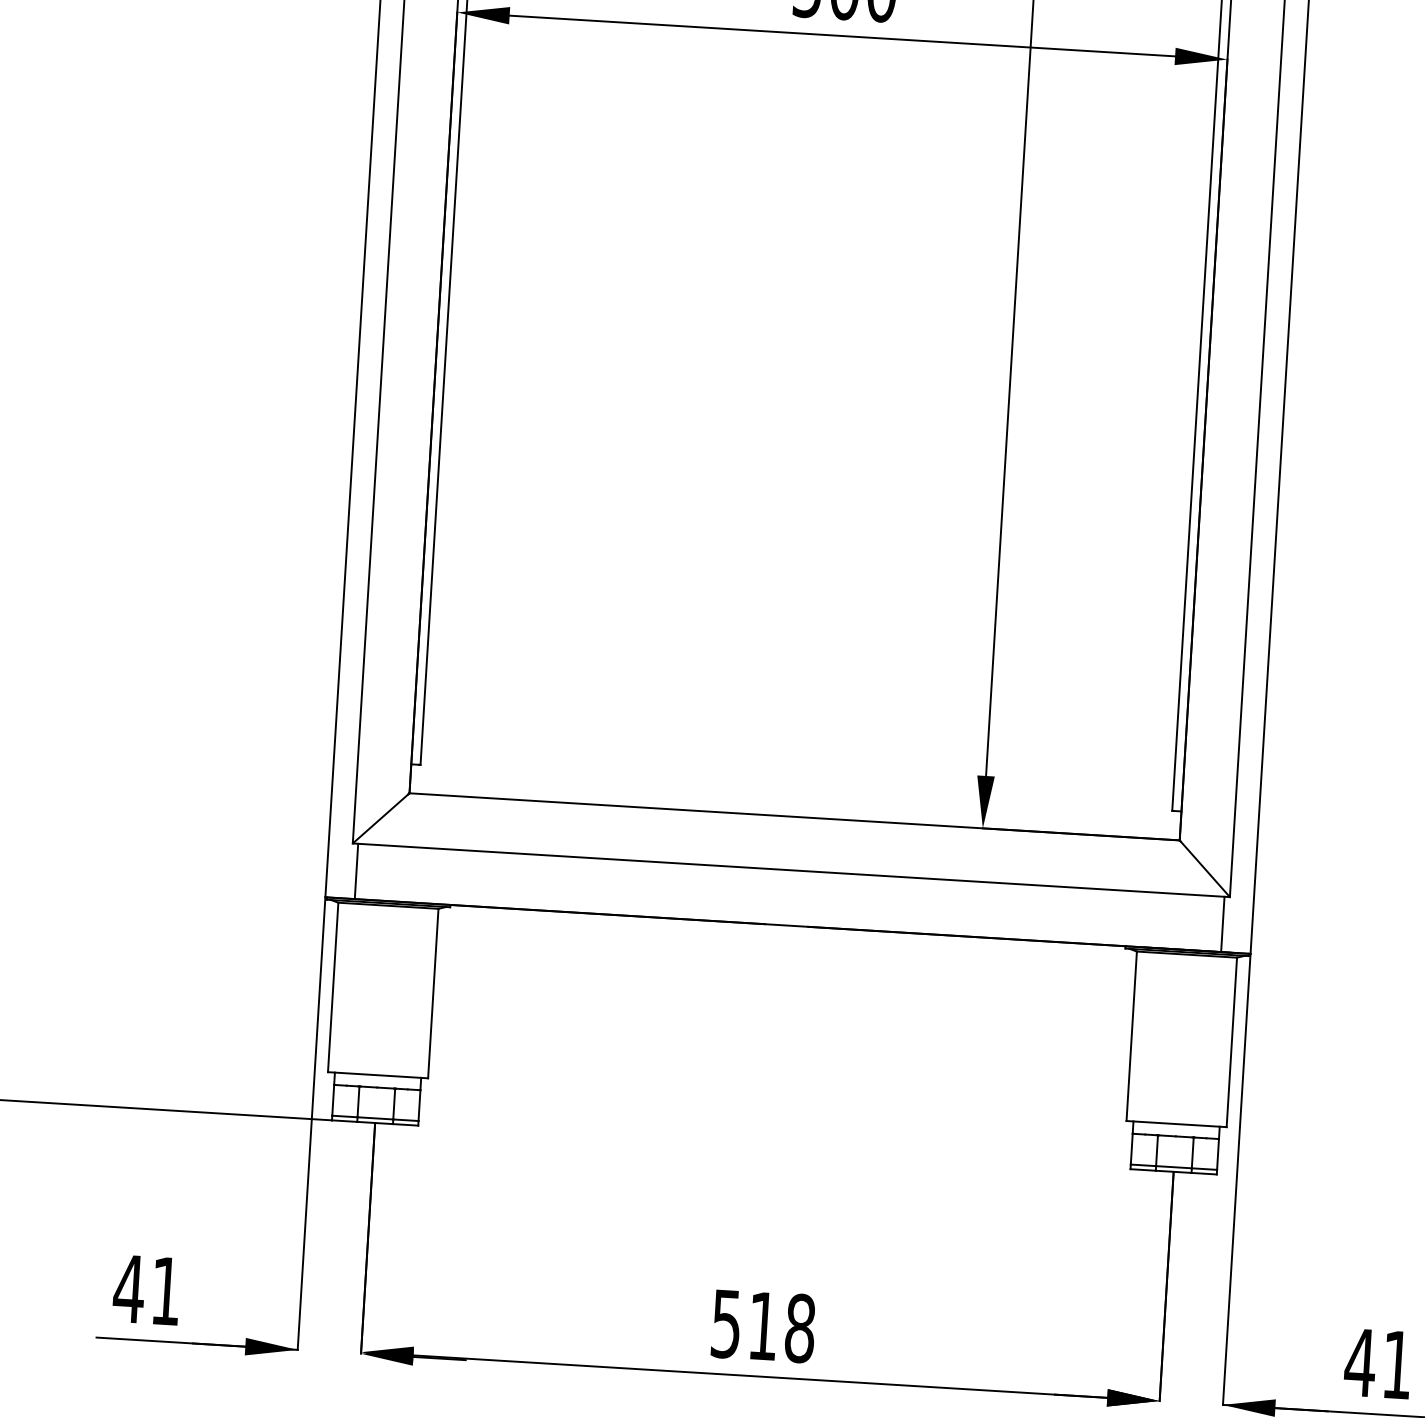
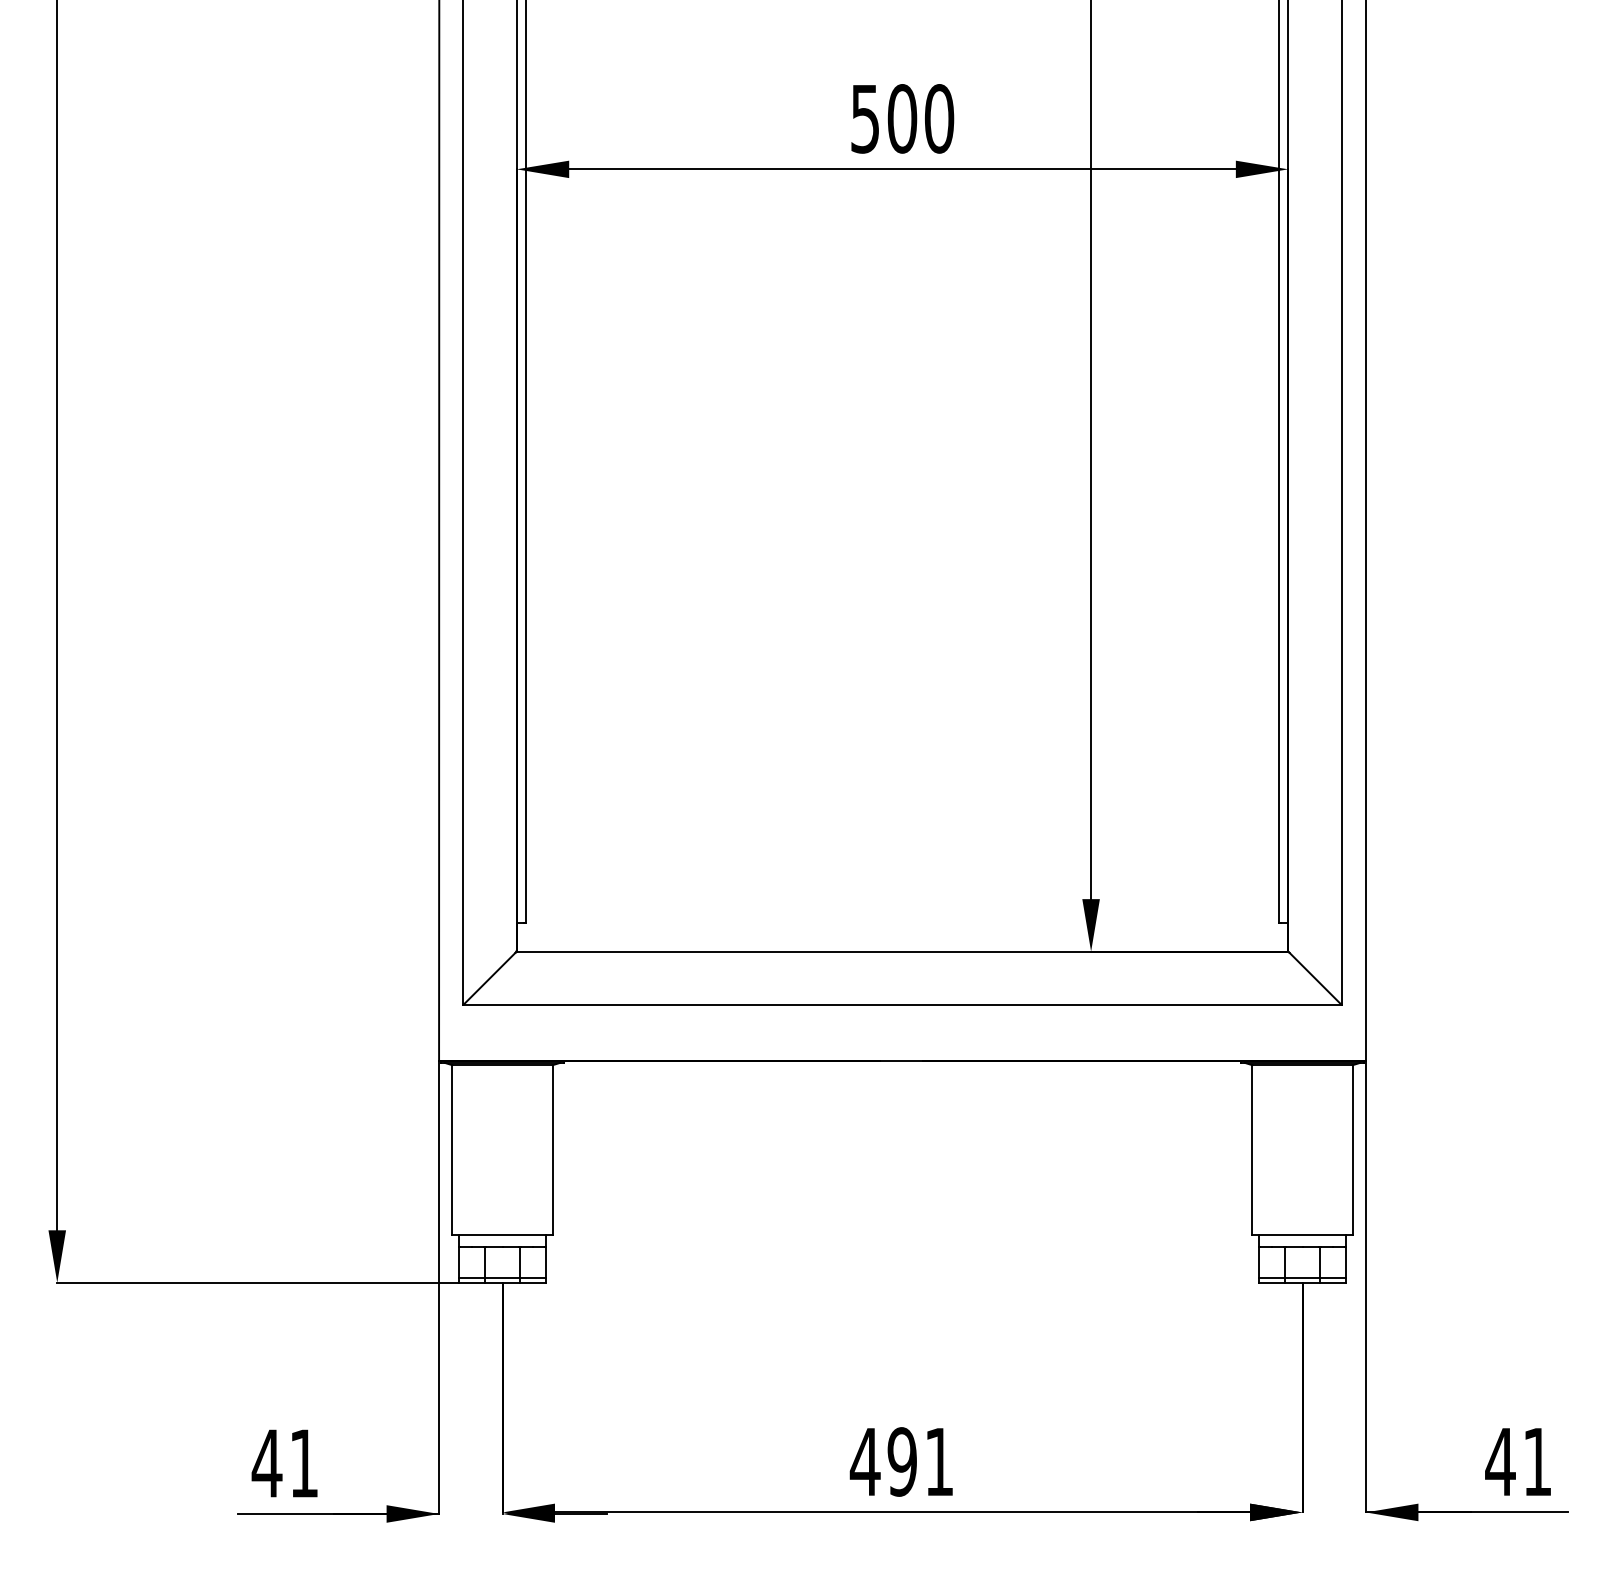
line: (356, 871) -> (468, 1032), removed
line: (1222, 924) -> (1336, 1032), removed
text: (762, 1325) -> (901, 1461), 518 -> 491

